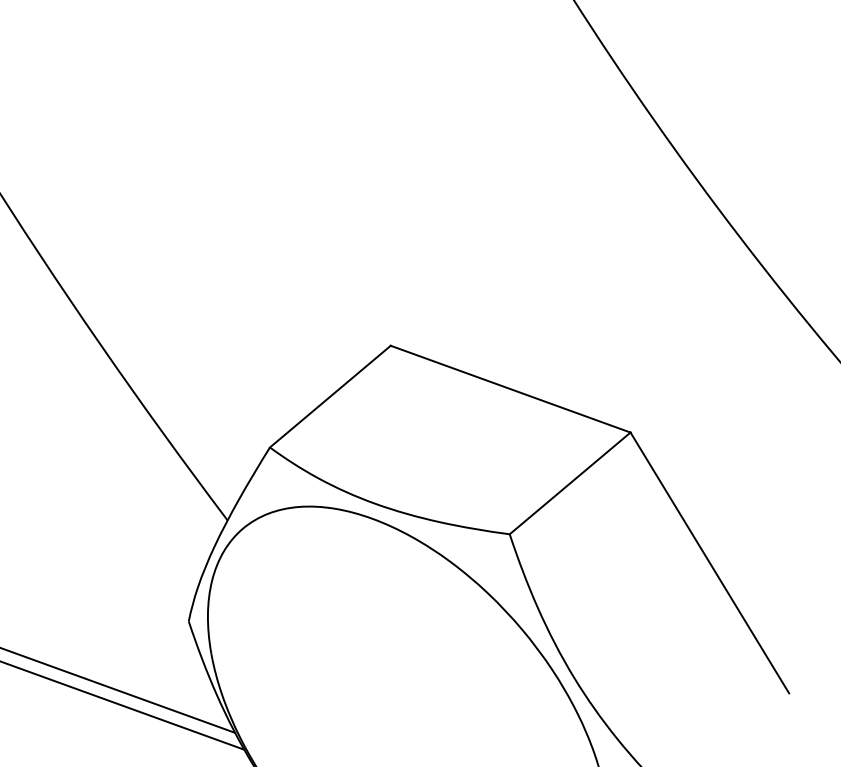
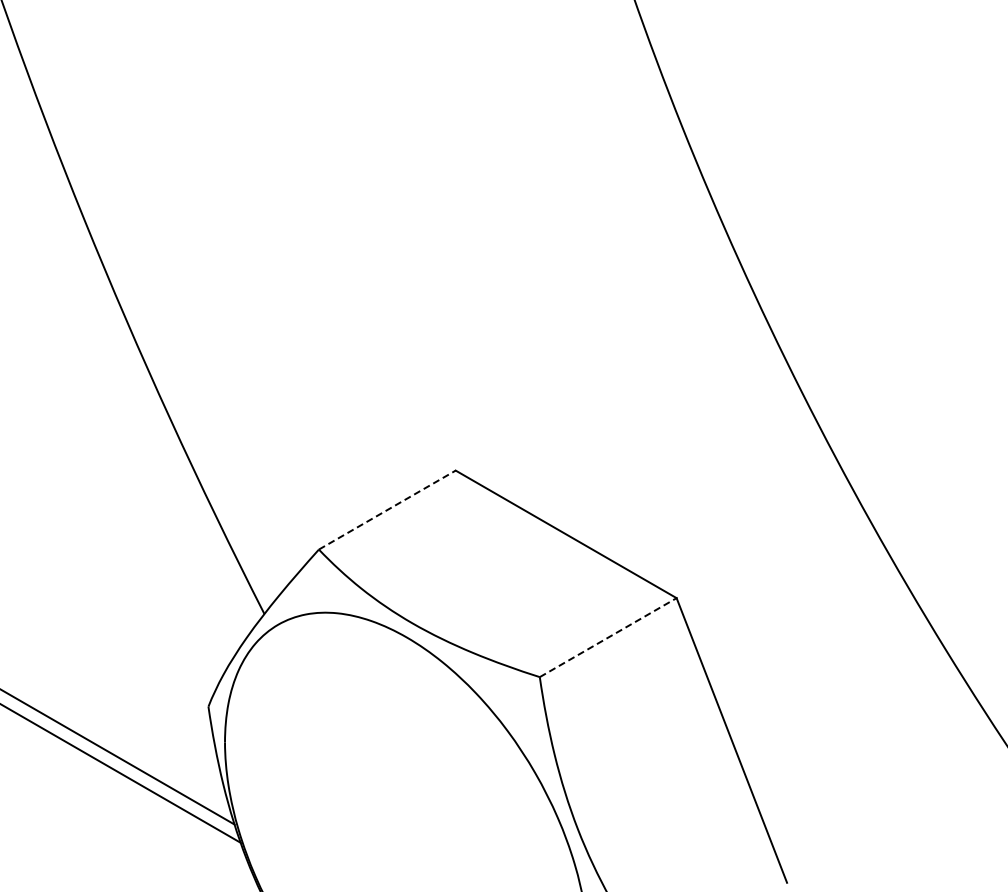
line: (330, 396) -> (387, 510), solid -> dashed
line: (570, 483) -> (608, 637), solid -> dashed

